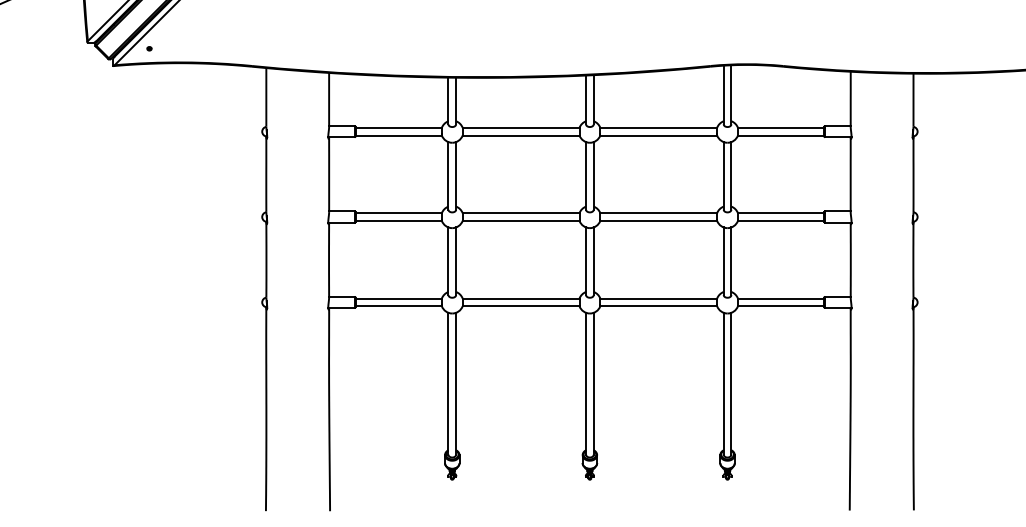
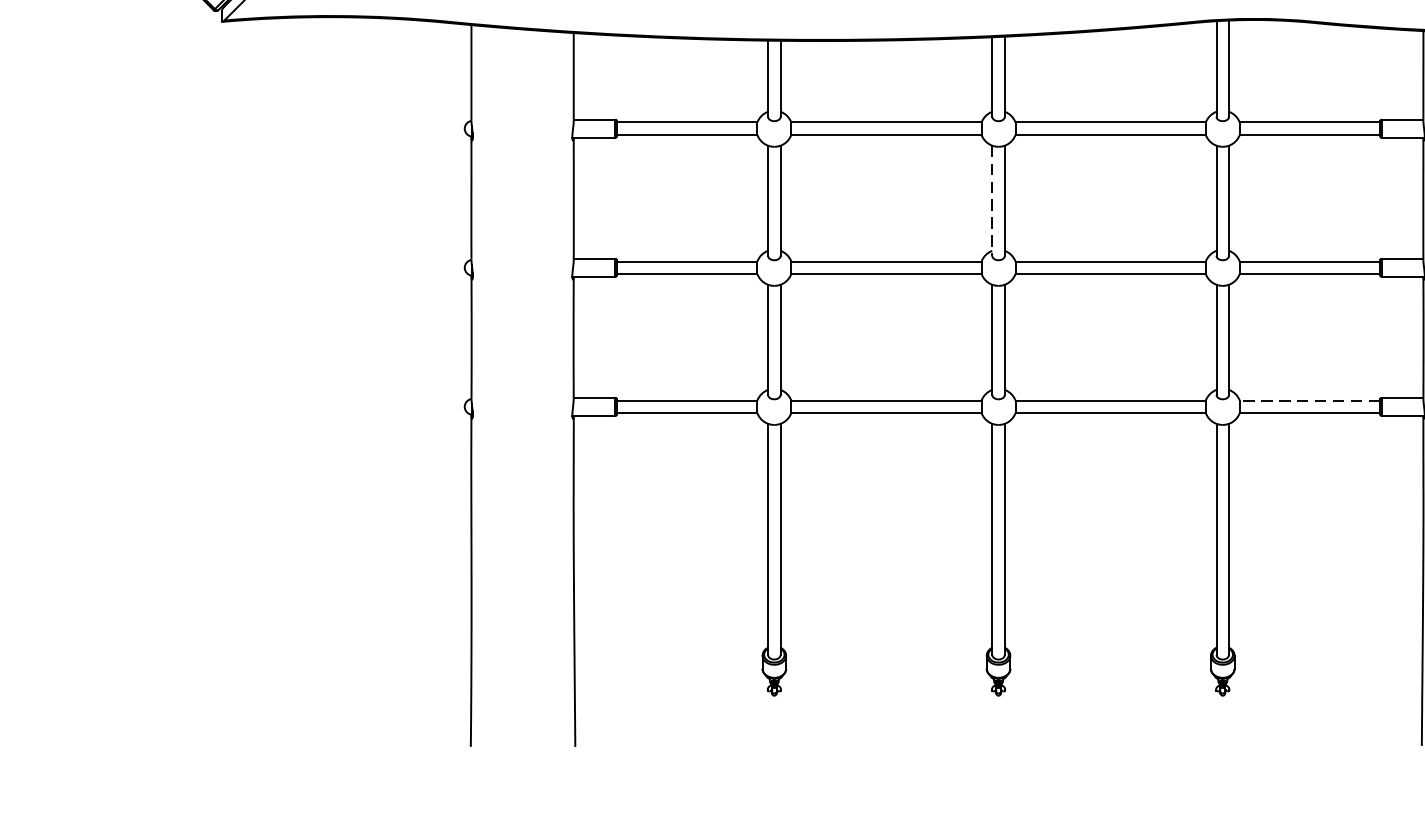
line: (586, 175) -> (992, 200), solid -> dashed
line: (780, 298) -> (1309, 400), solid -> dashed

